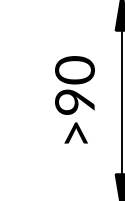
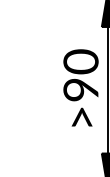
text: (74, 99) -> (80, 87), moved

